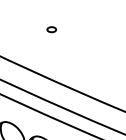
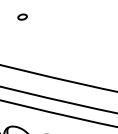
part: (51, 29) -> (22, 16), moved

